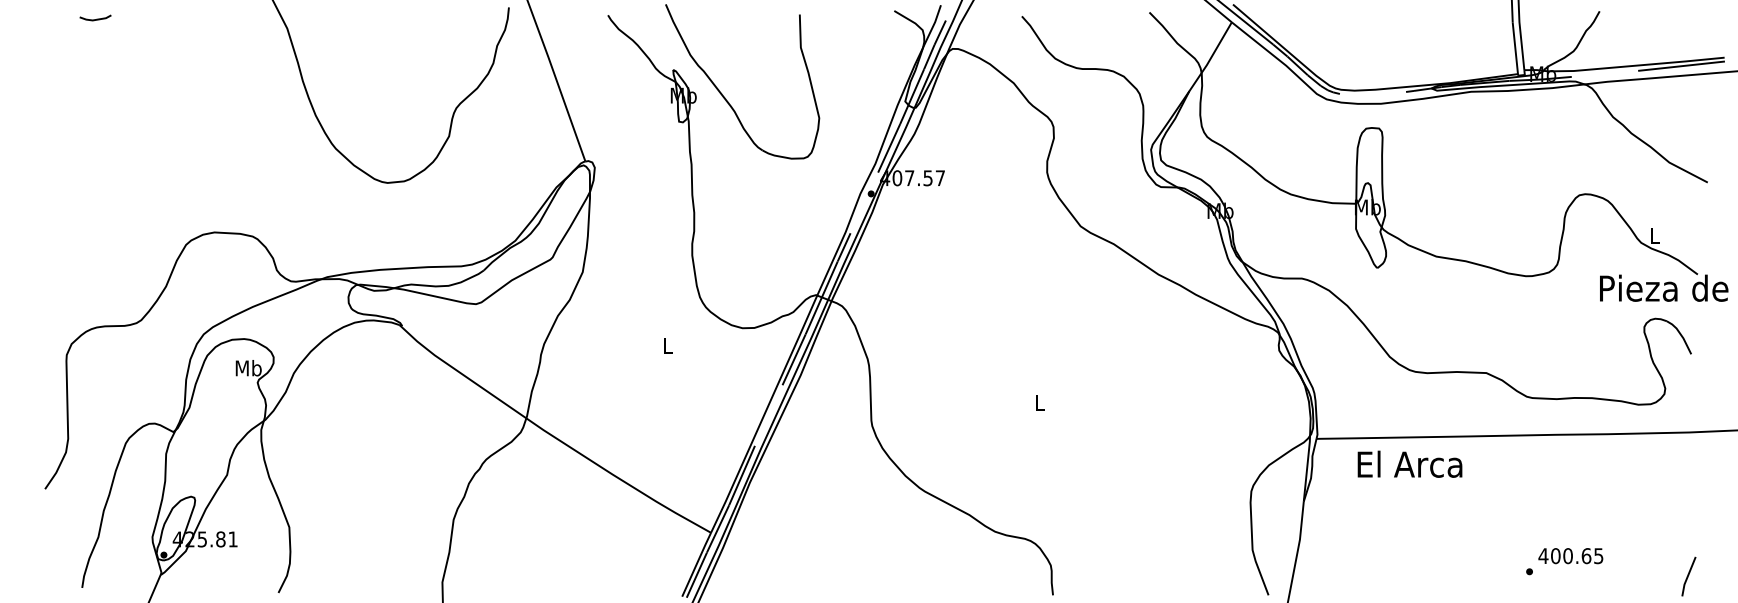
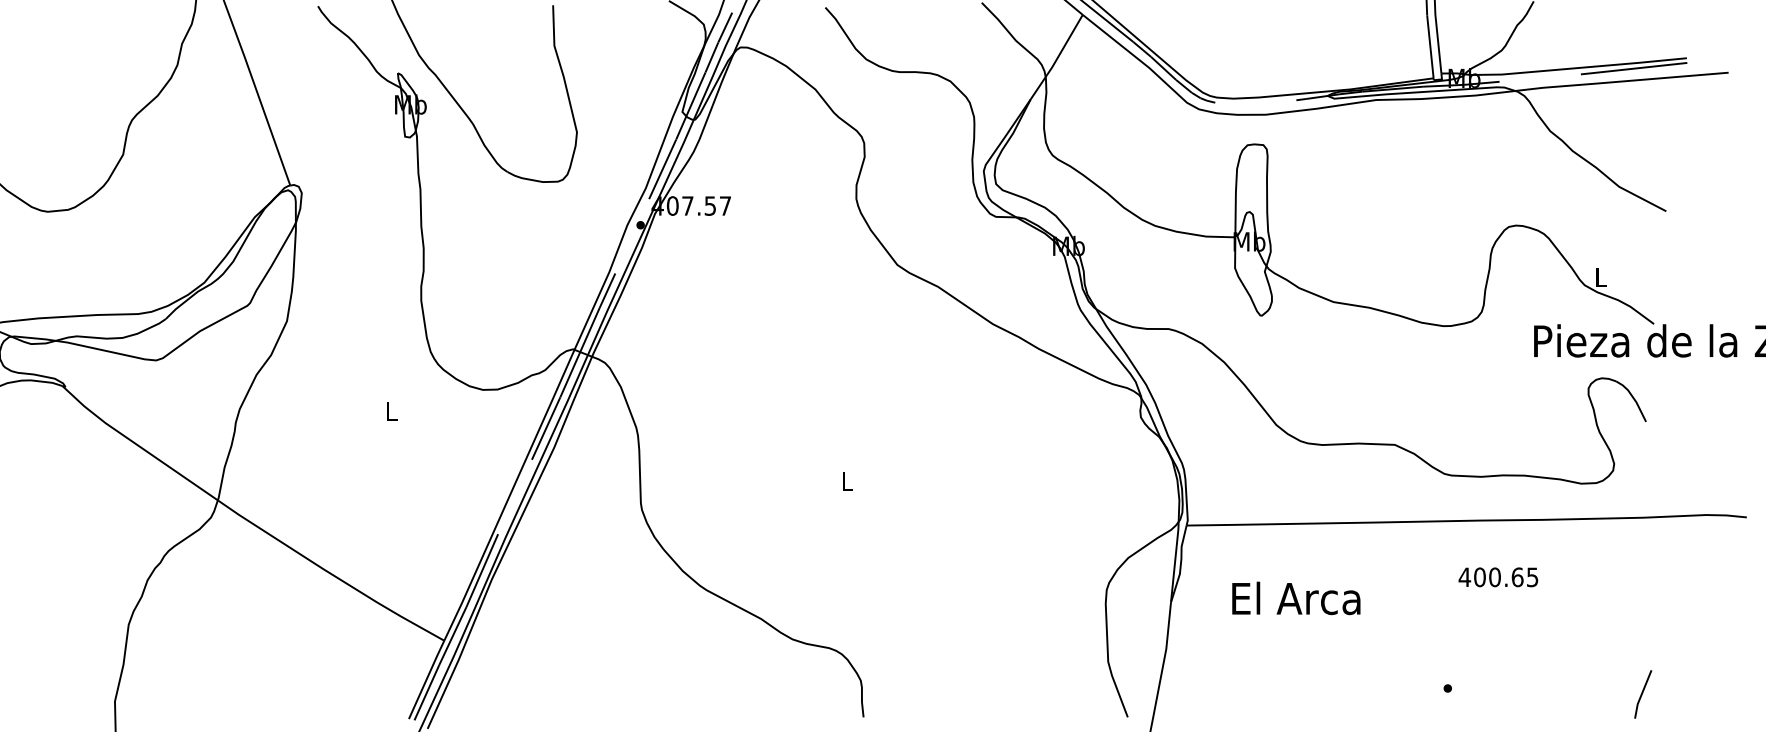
text: (1409, 463) -> (1295, 597), moved
text: (1570, 556) -> (1497, 577), moved

